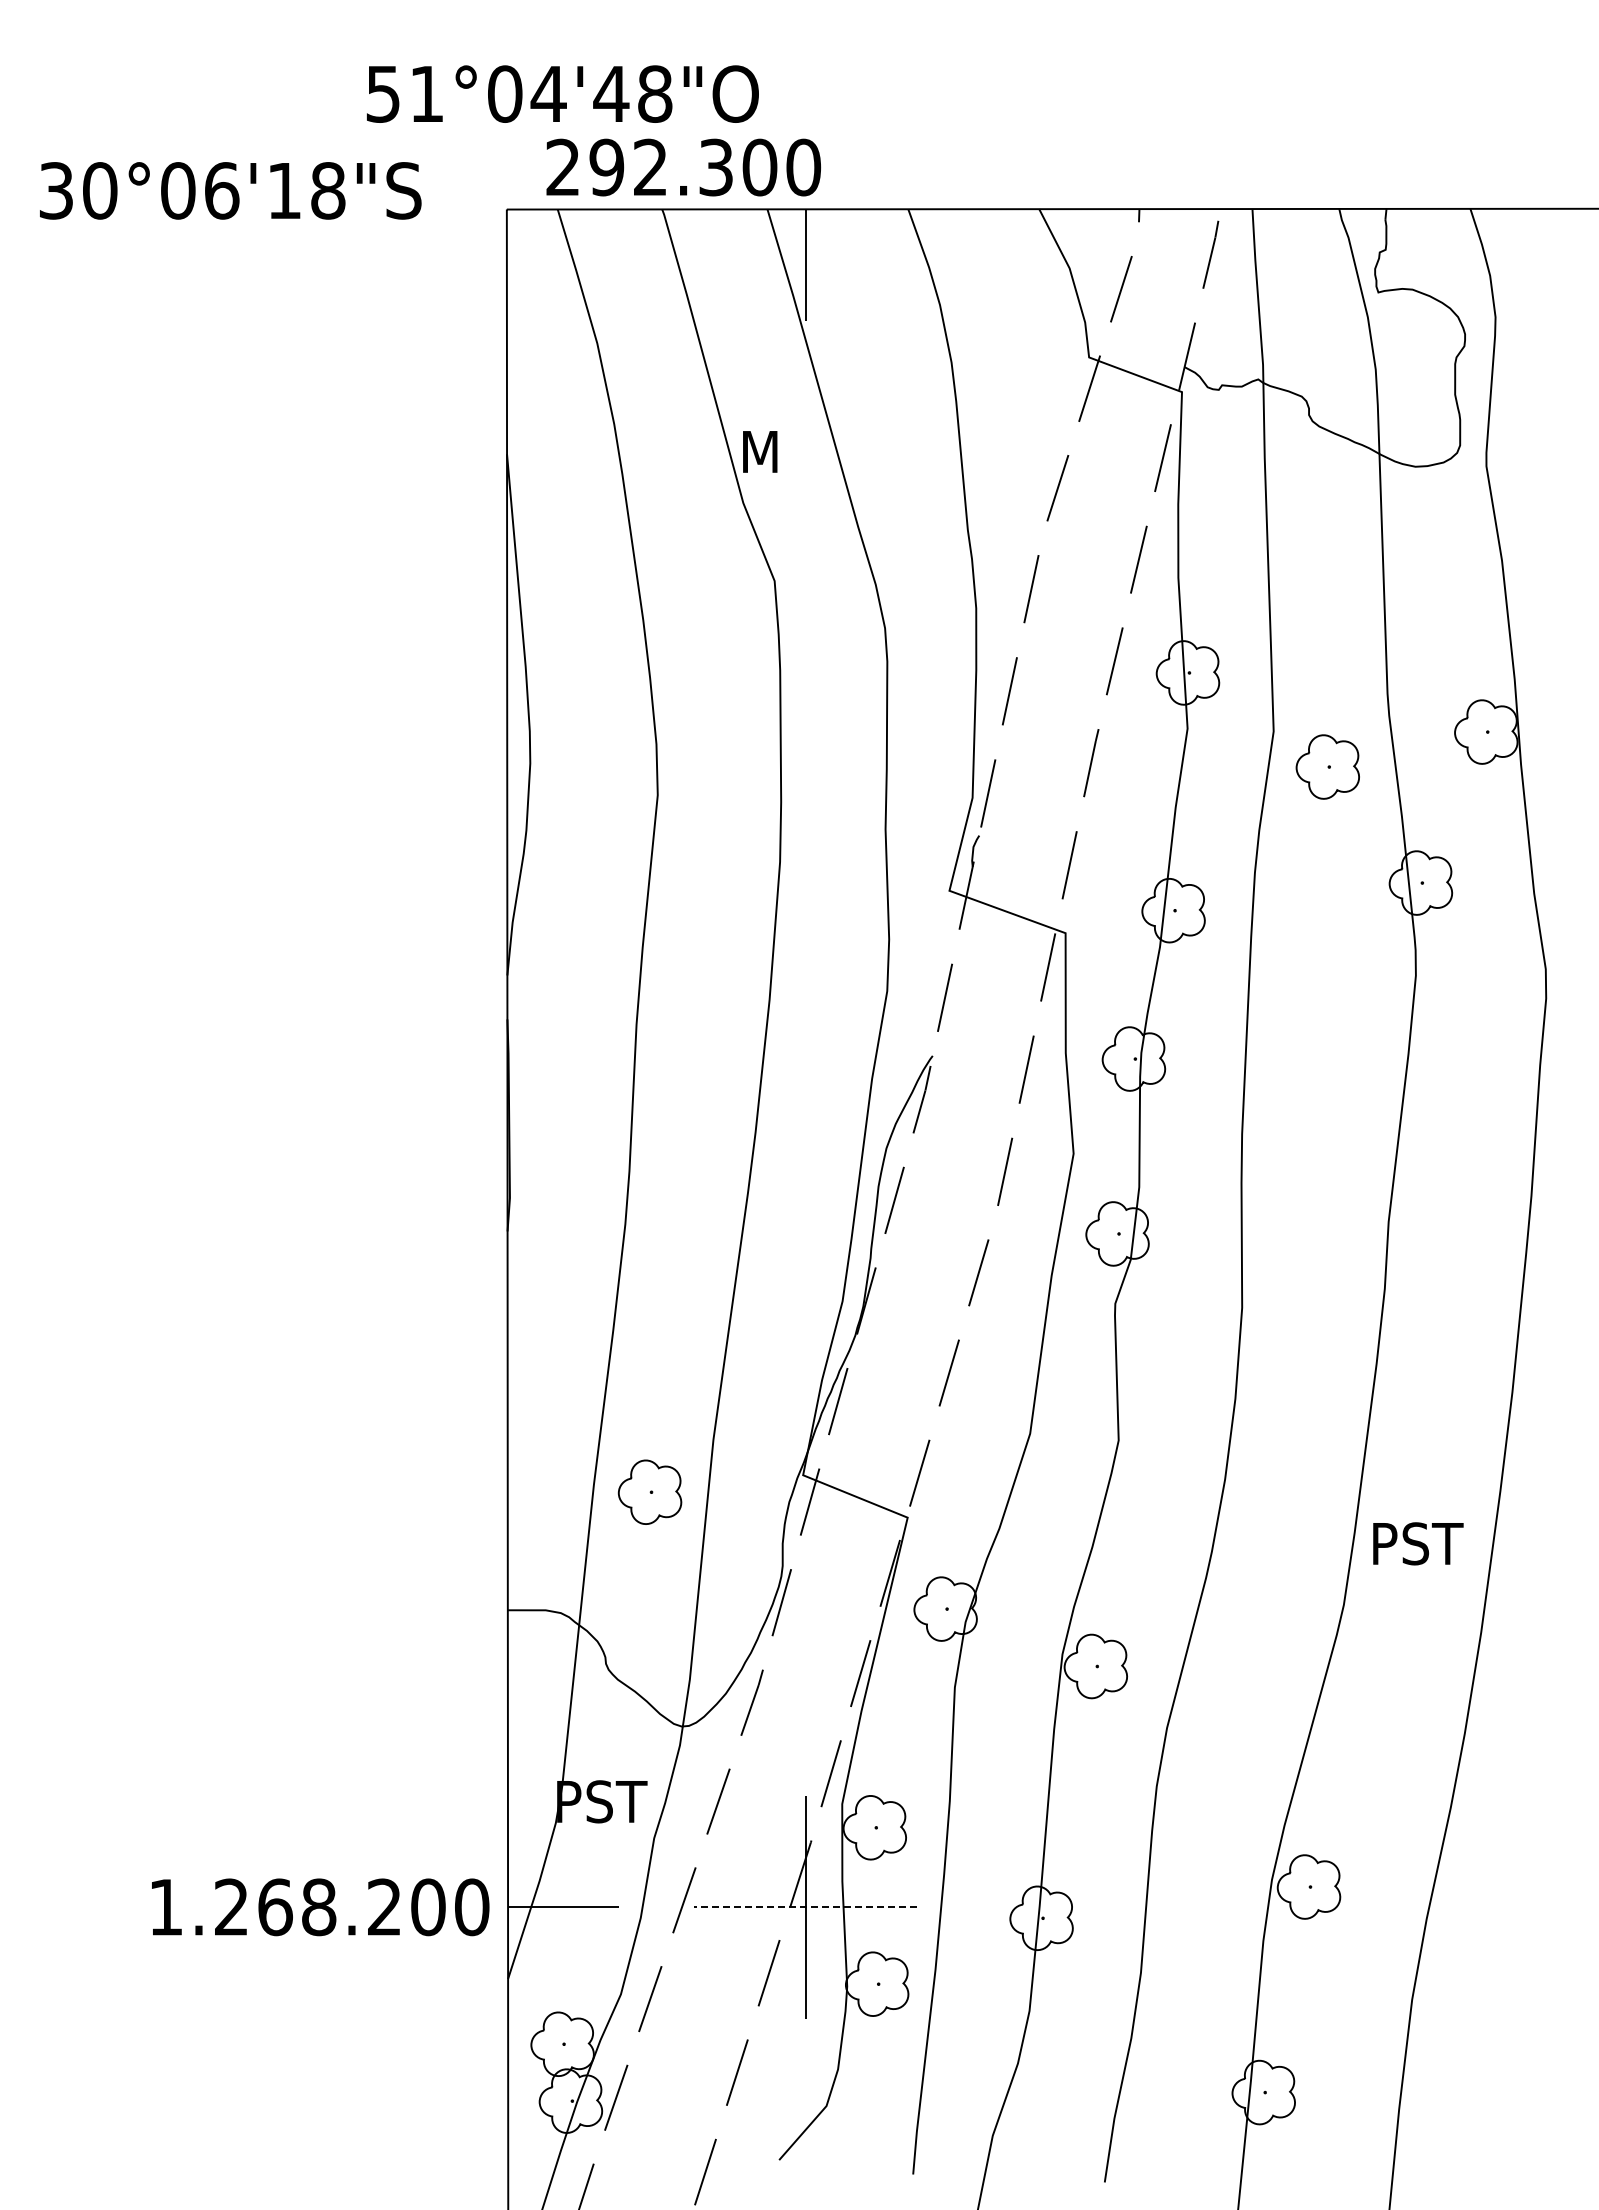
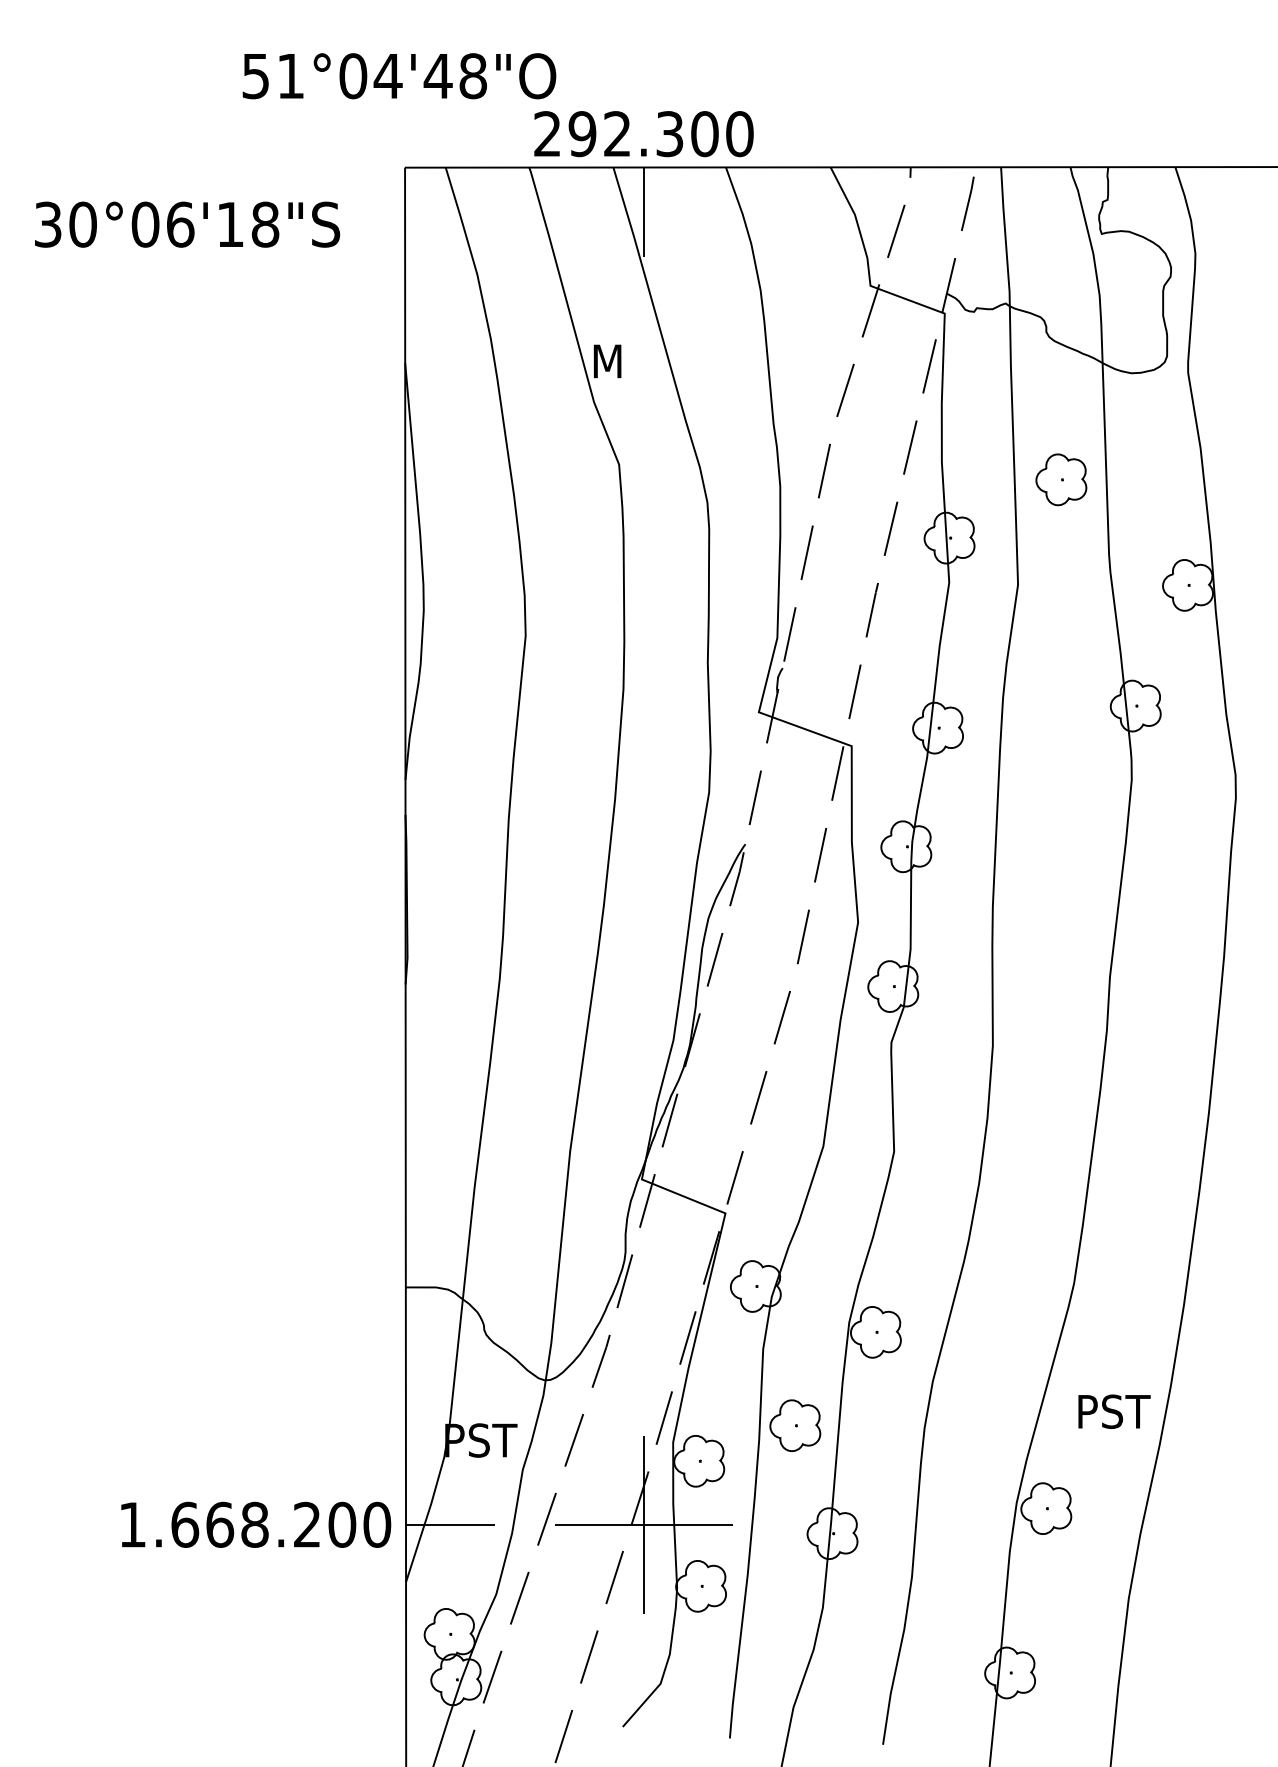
text: (562, 93) -> (399, 75), moved
text: (683, 167) -> (643, 134), moved
text: (230, 190) -> (187, 224), moved
part: (1327, 766) -> (1061, 479), moved
part: (649, 1491) -> (794, 1425), moved
text: (1418, 1543) -> (1114, 1411), moved
text: (231, 1907) -> (184, 1525), 1.268.200 -> 1.668.200
line: (805, 1907) -> (643, 1525), dashed -> solid

